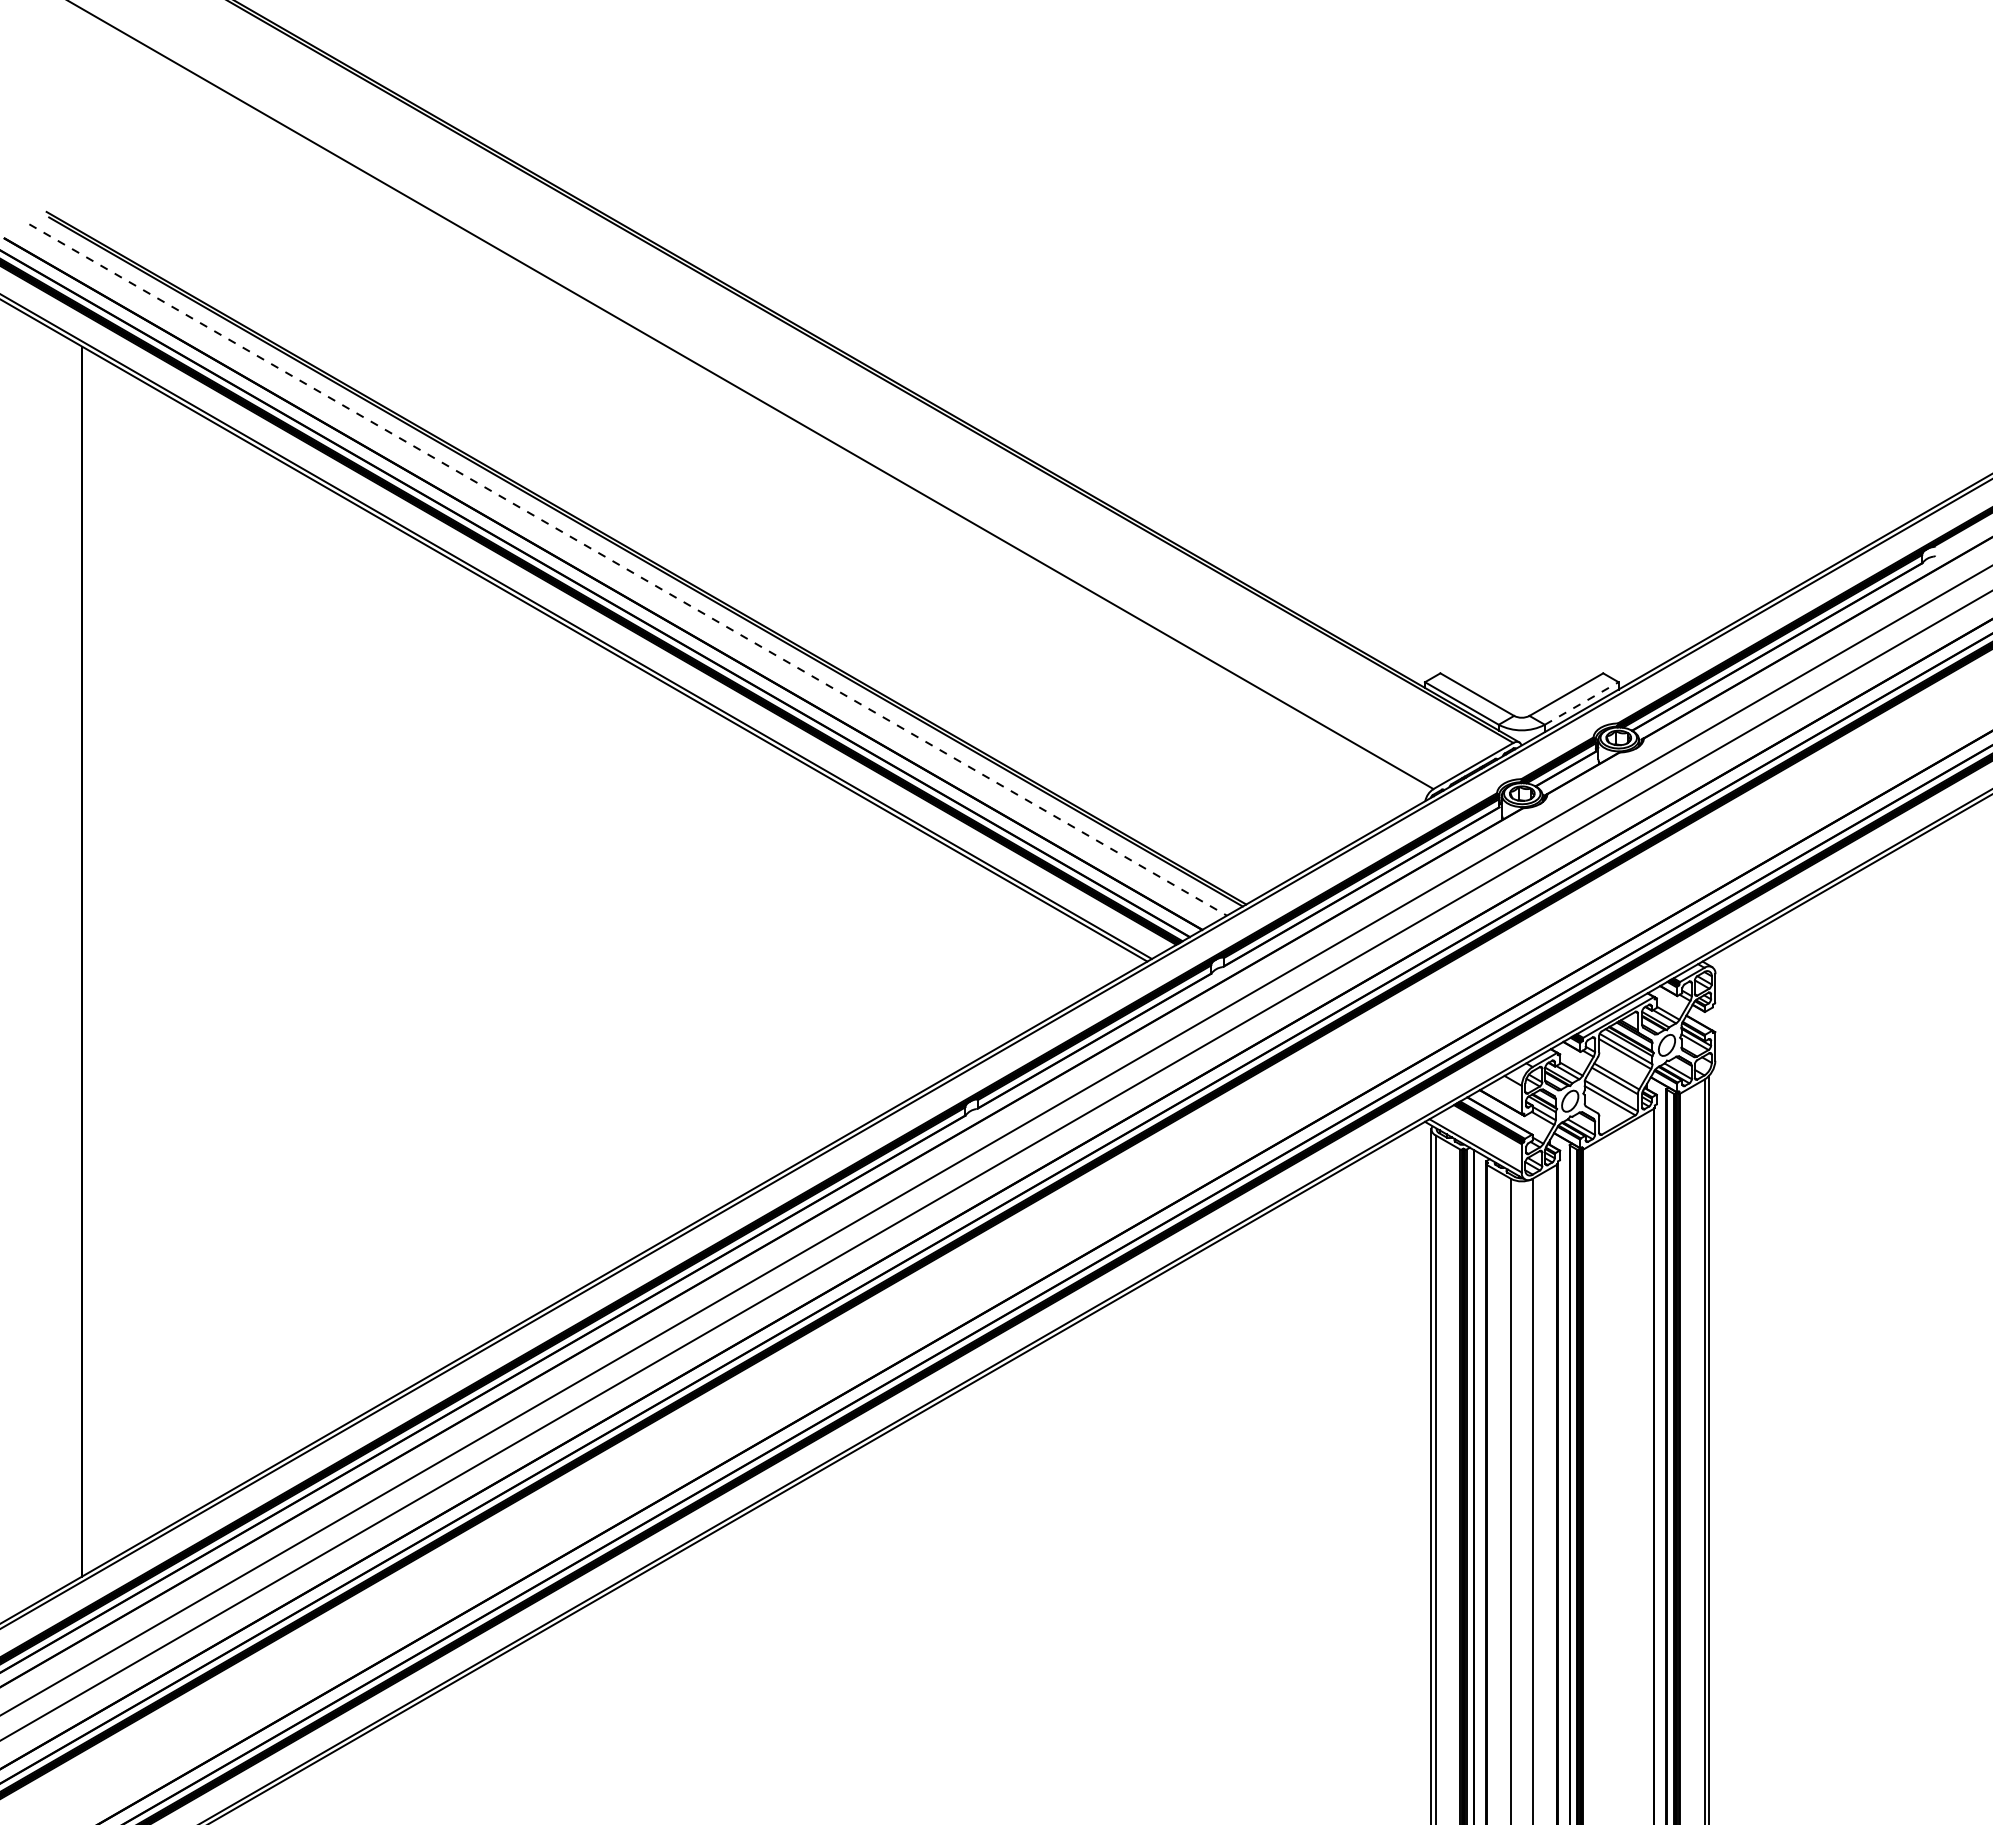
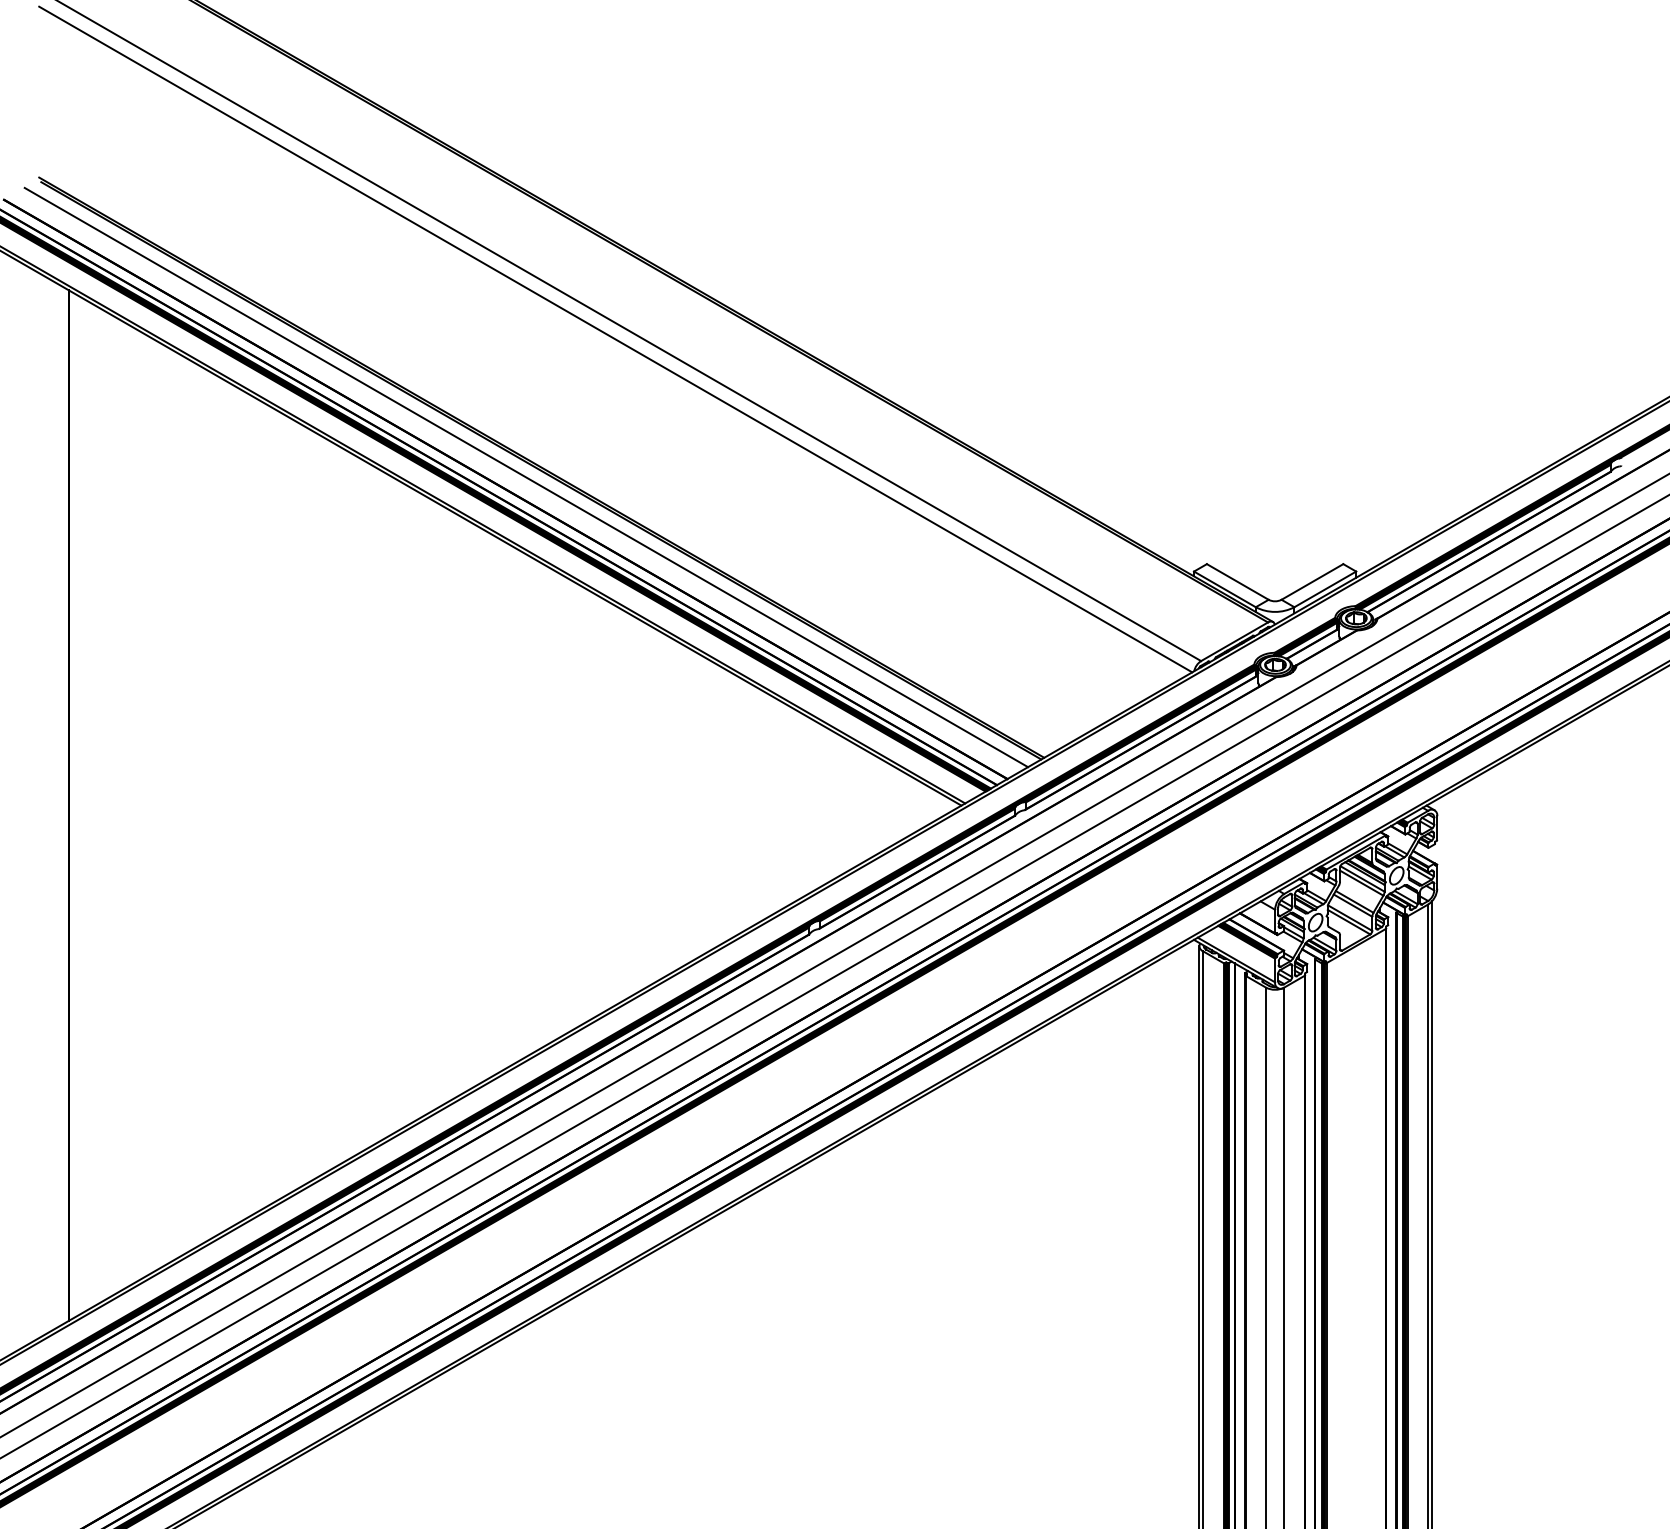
line: (734, 405) -> (615, 339), added
line: (628, 570) -> (526, 477), dashed -> solid
line: (1581, 703) -> (1325, 589), dashed -> solid

